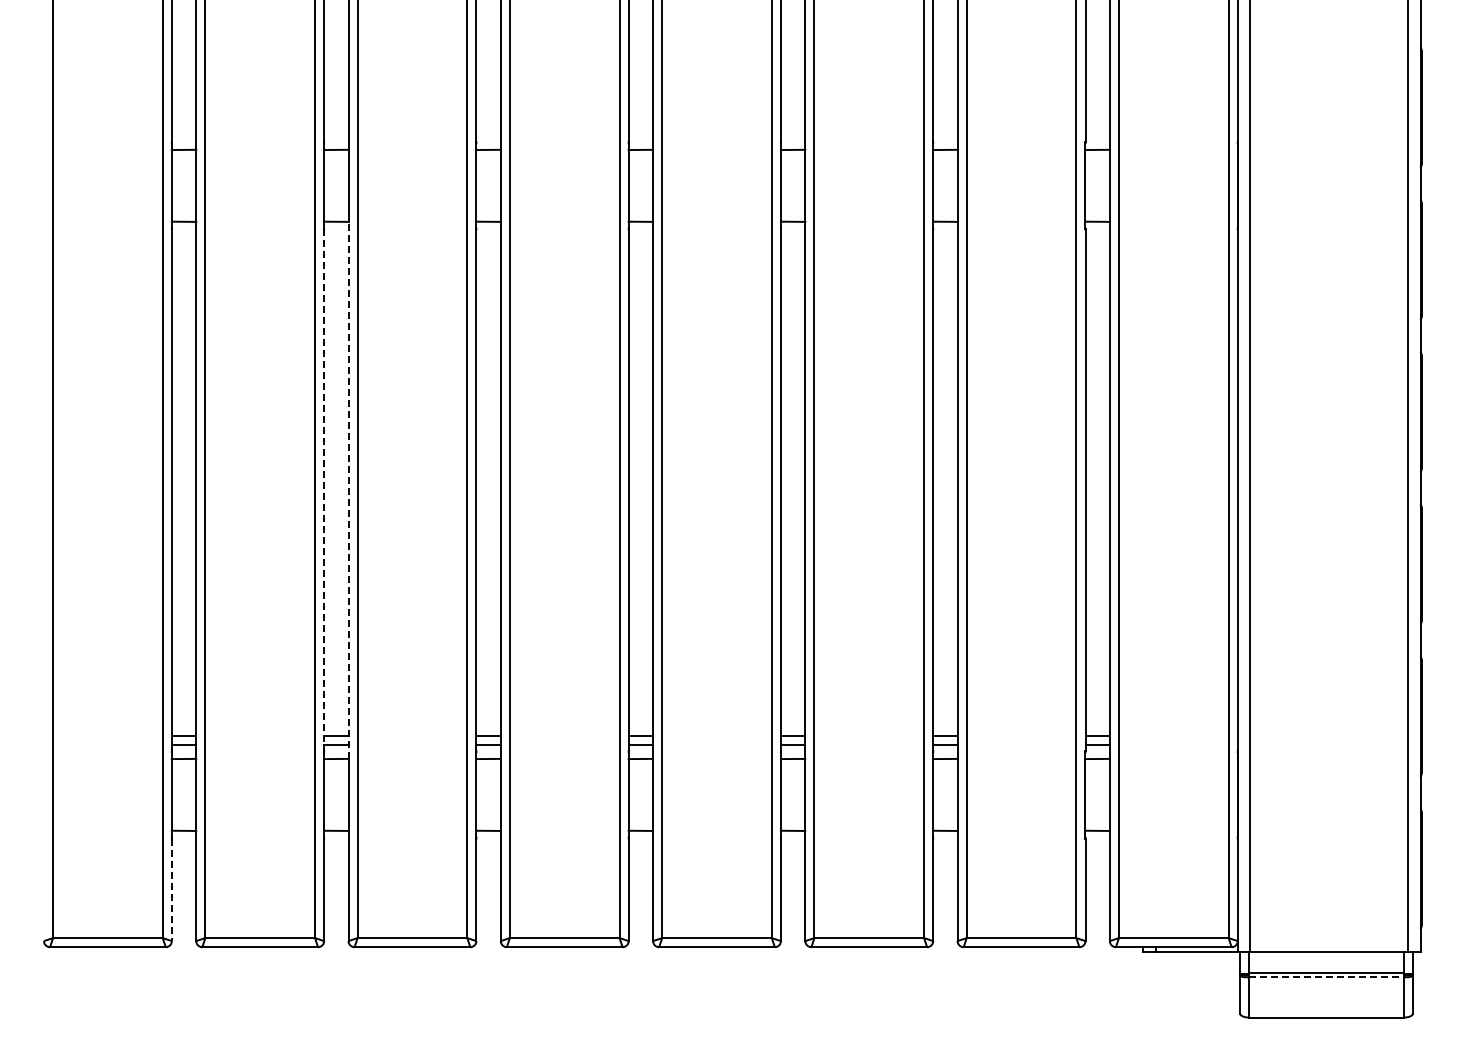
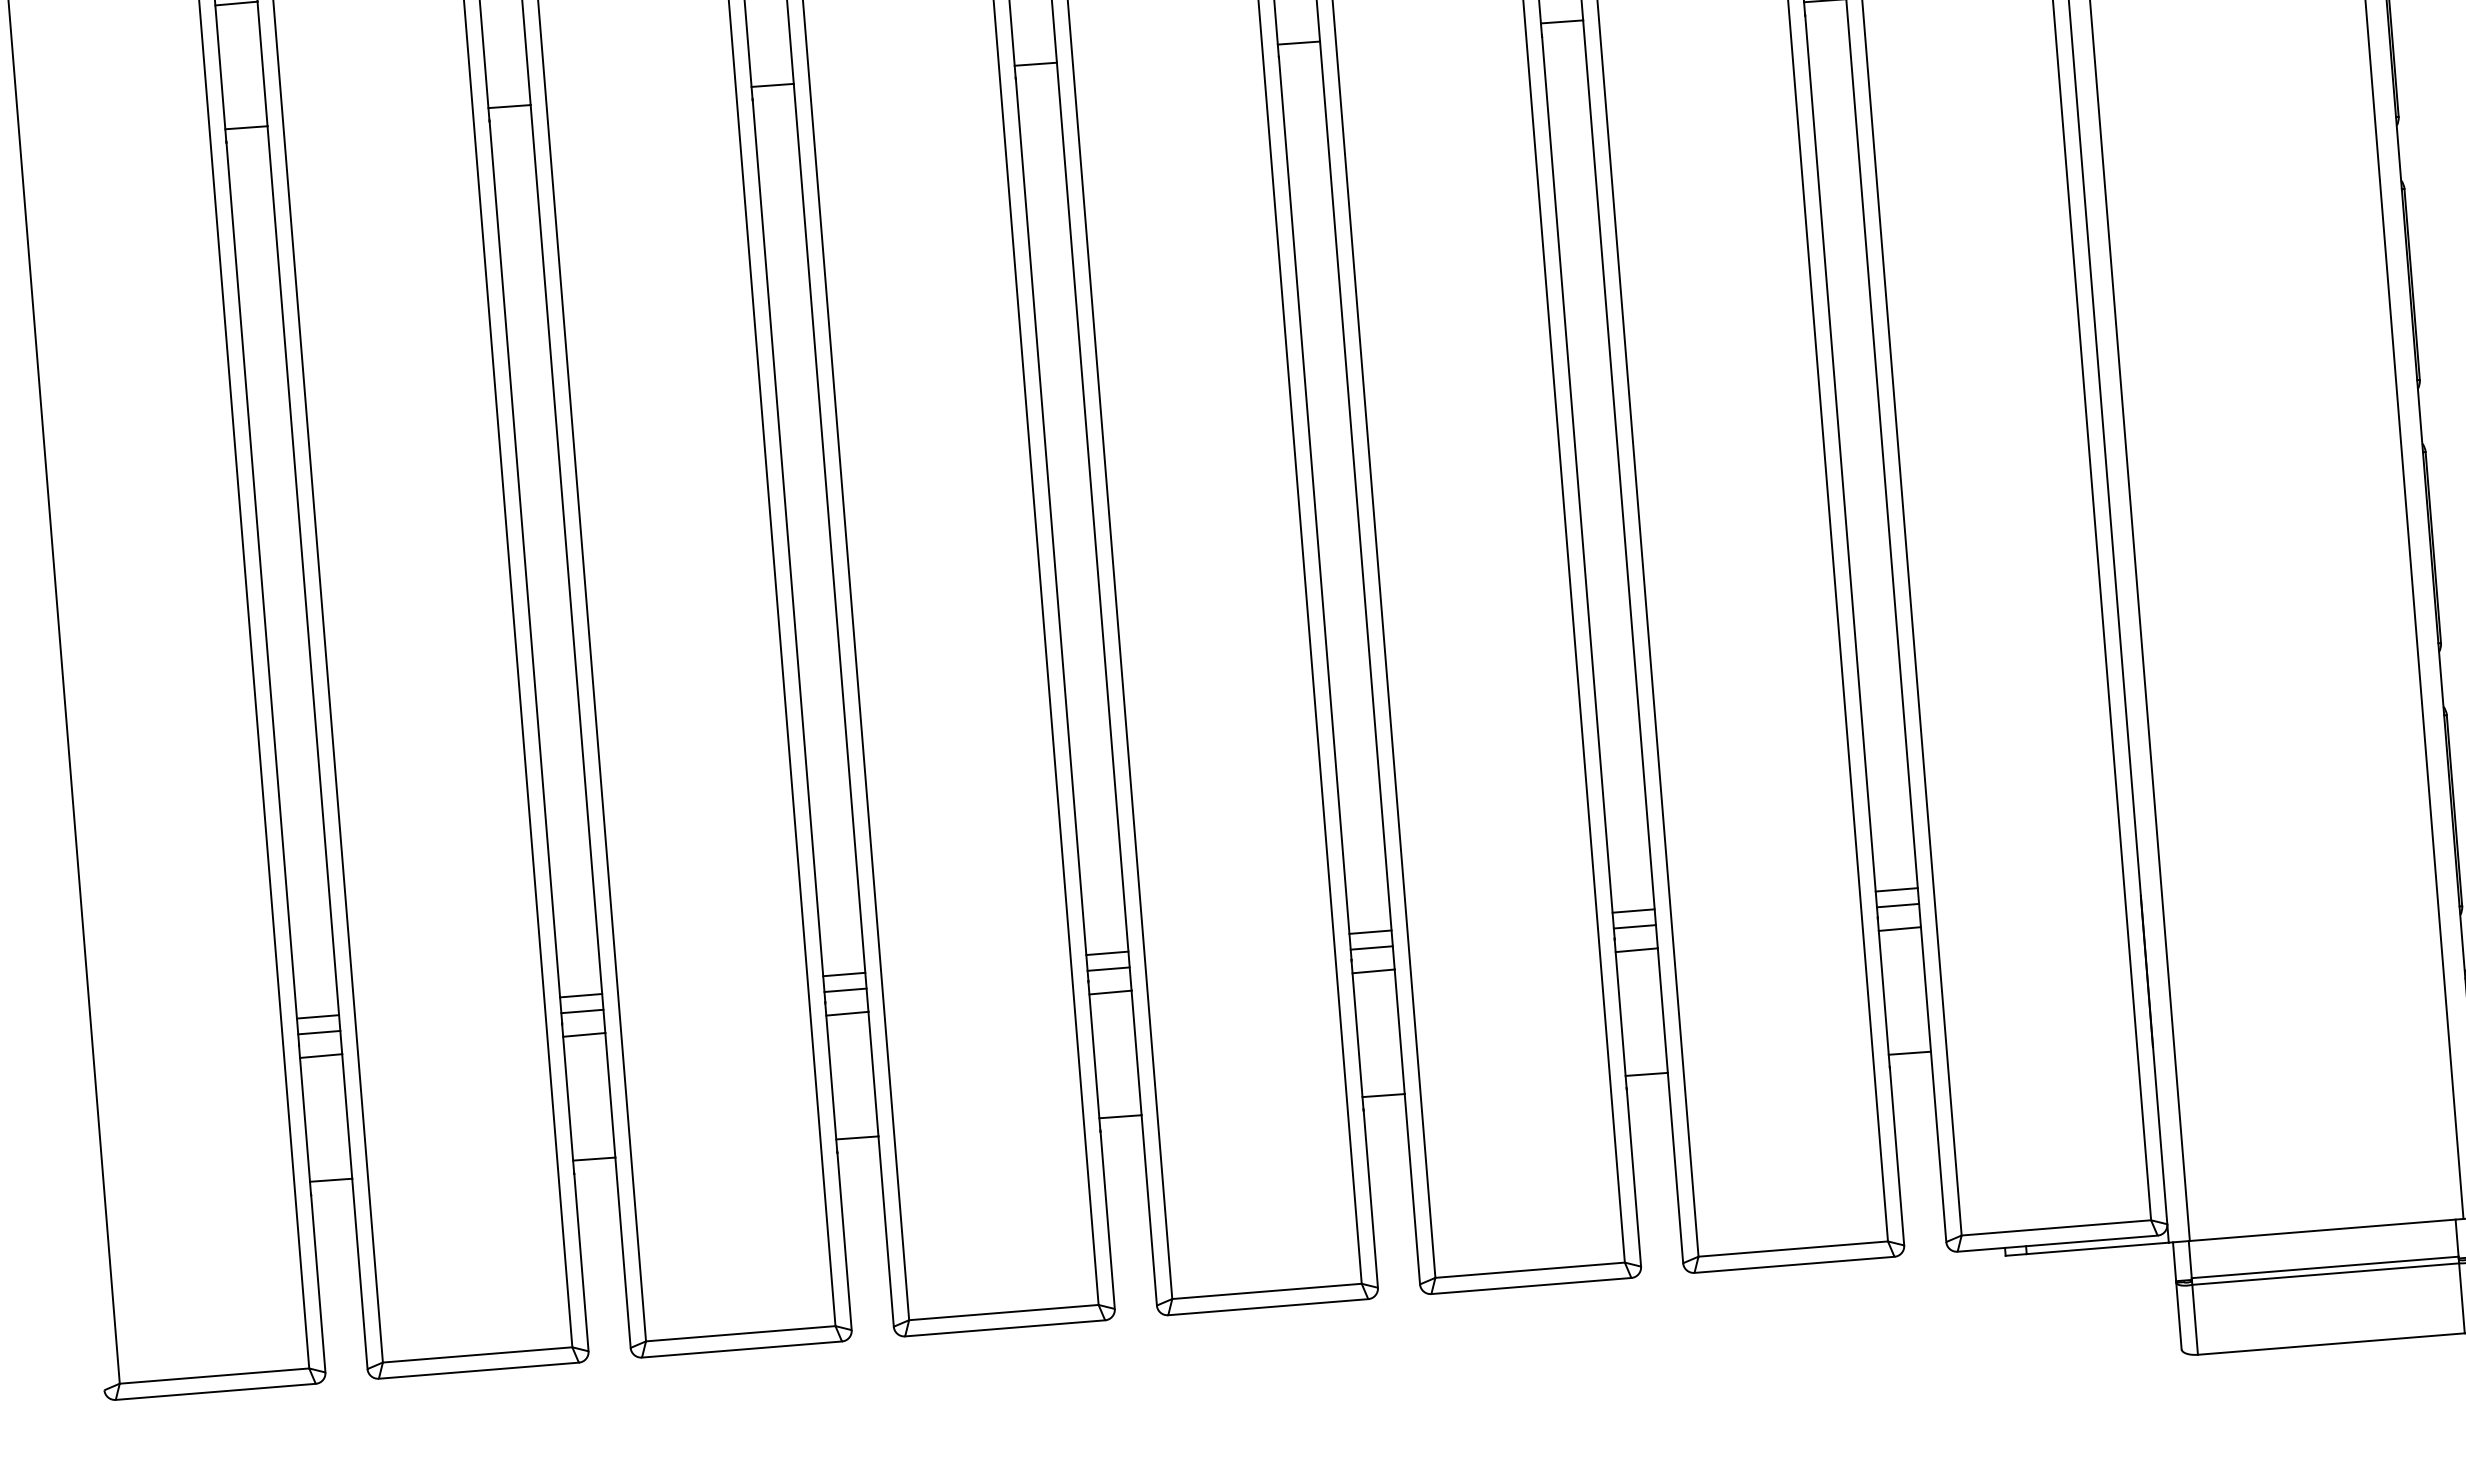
line: (348, 489) -> (567, 567), dashed -> solid
line: (324, 490) -> (526, 572), dashed -> solid
line: (171, 890) -> (317, 1285), dashed -> solid
line: (1327, 977) -> (2327, 1274), dashed -> solid

